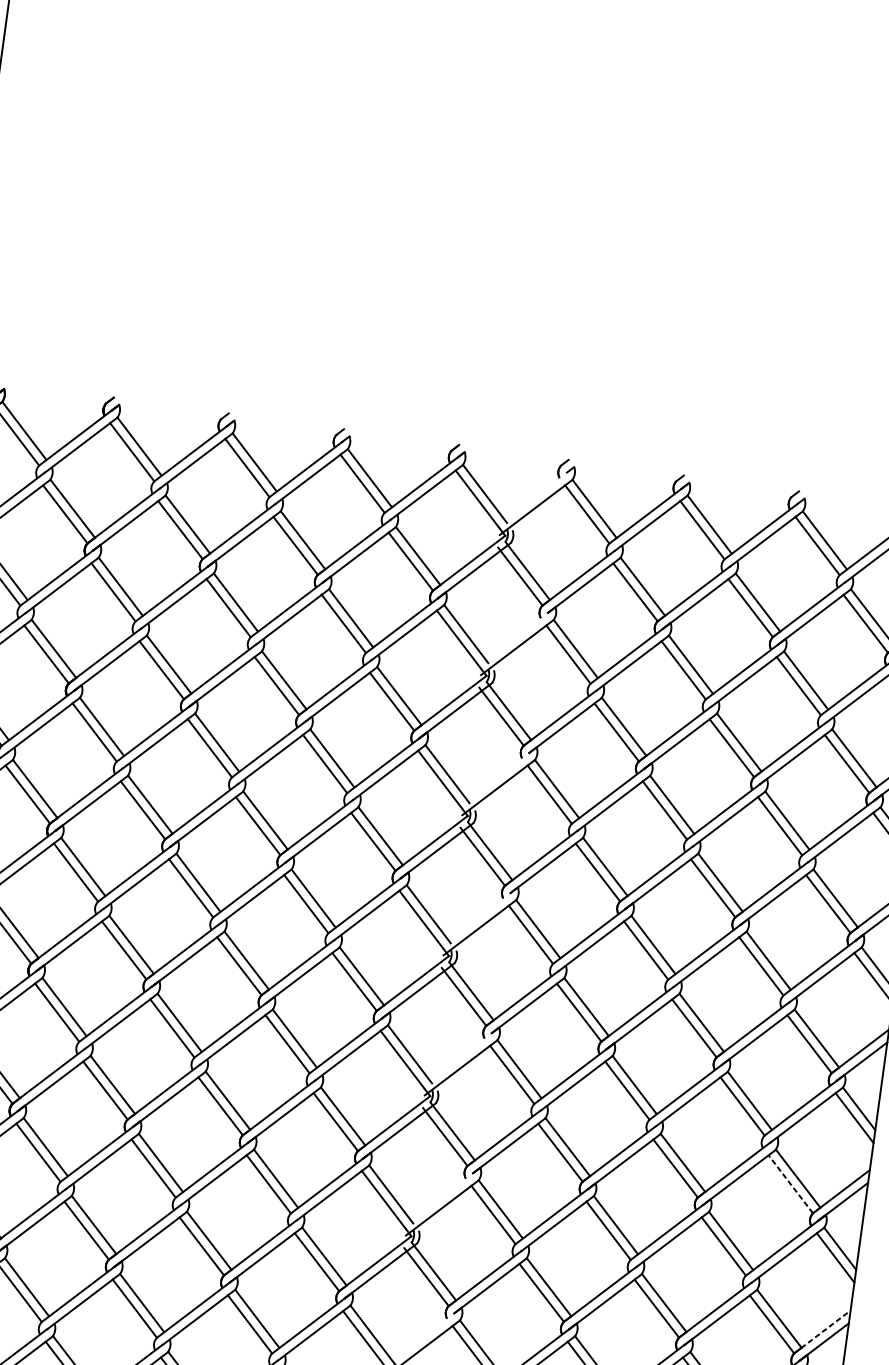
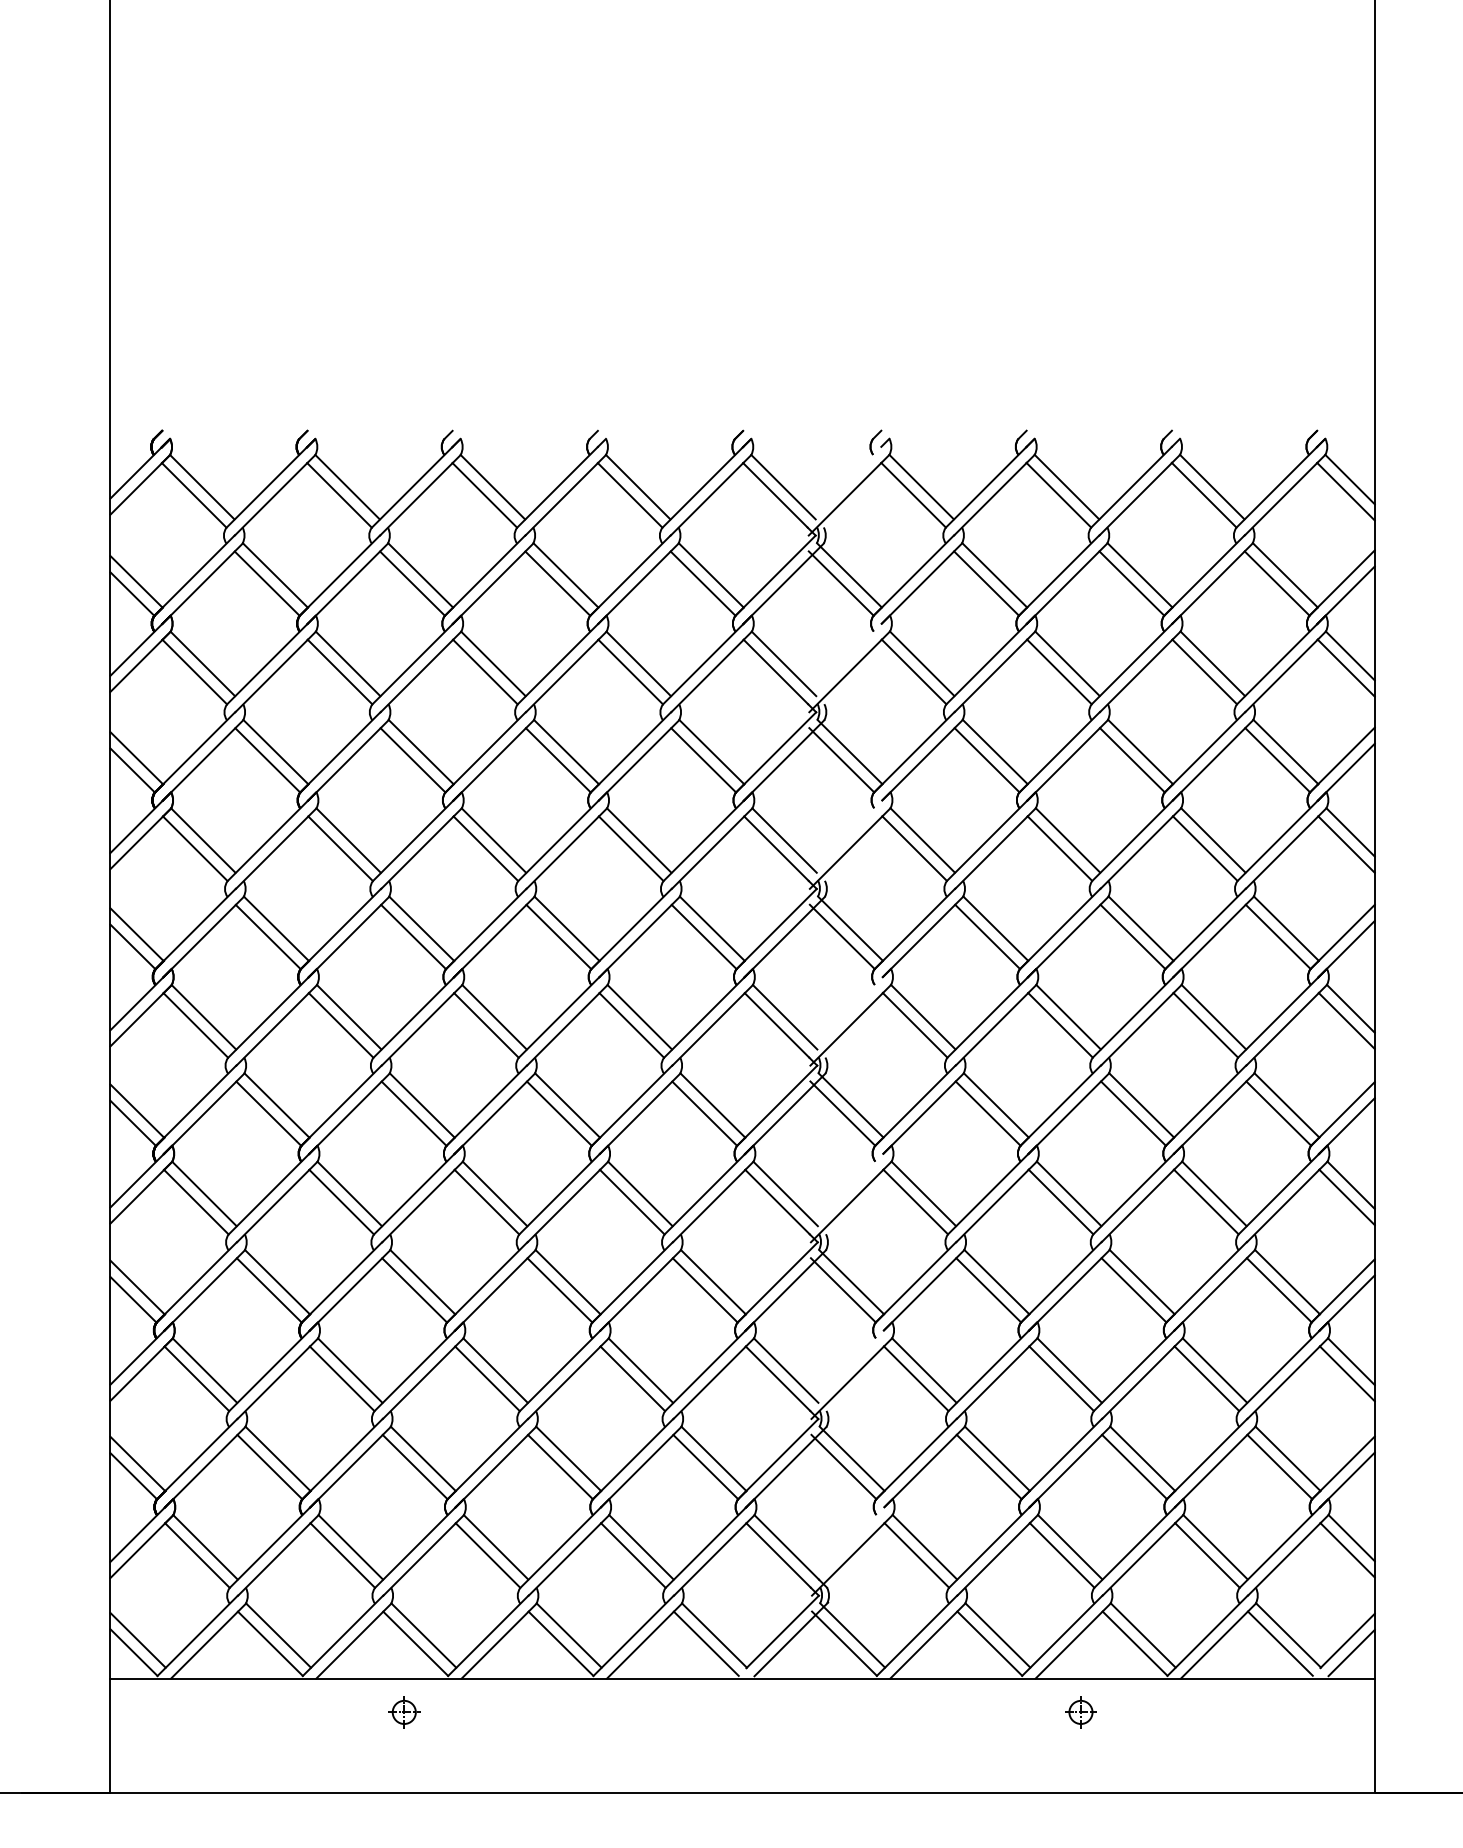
line: (790, 1184) -> (1279, 1290), dashed -> solid
line: (826, 1329) -> (1347, 1463), dashed -> solid

